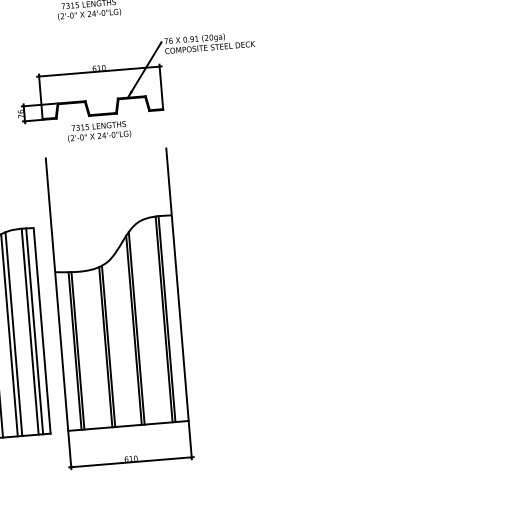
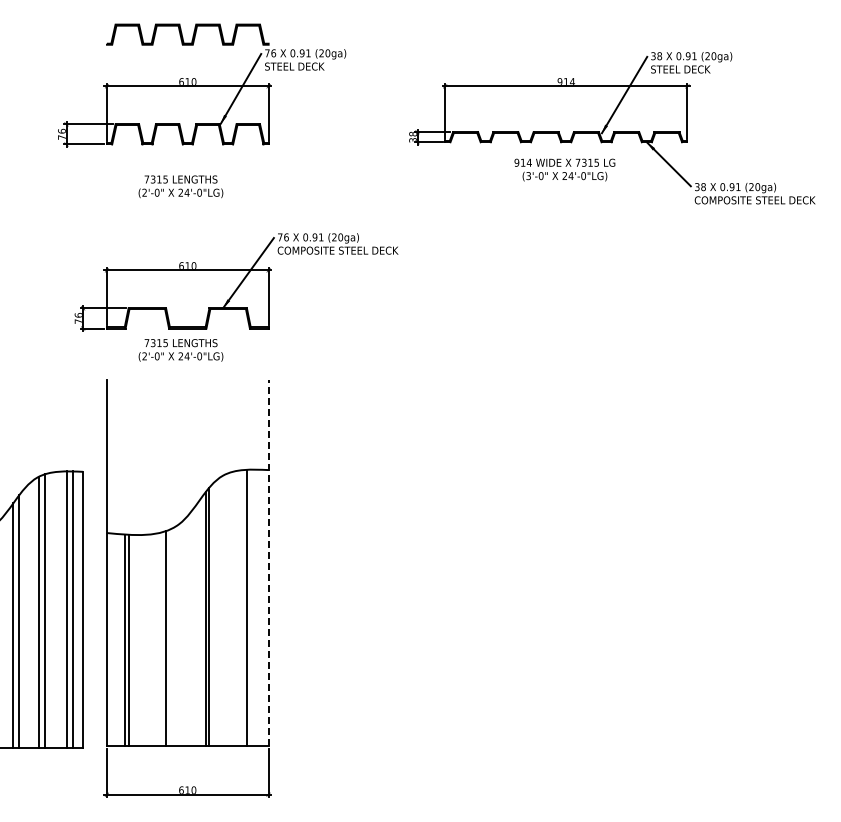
line: (177, 285) -> (268, 563), solid -> dashed
line: (166, 318) -> (250, 607), removed
line: (108, 346) -> (169, 637), removed

